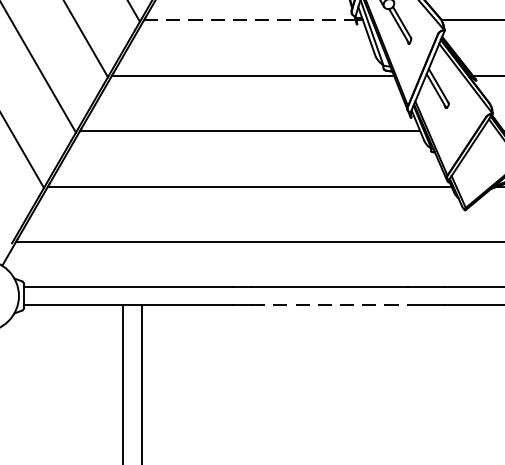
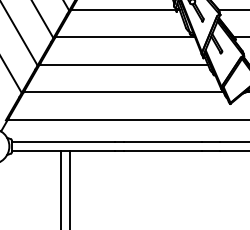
line: (251, 19) -> (124, 9), dashed -> solid
line: (330, 306) -> (163, 151), dashed -> solid

